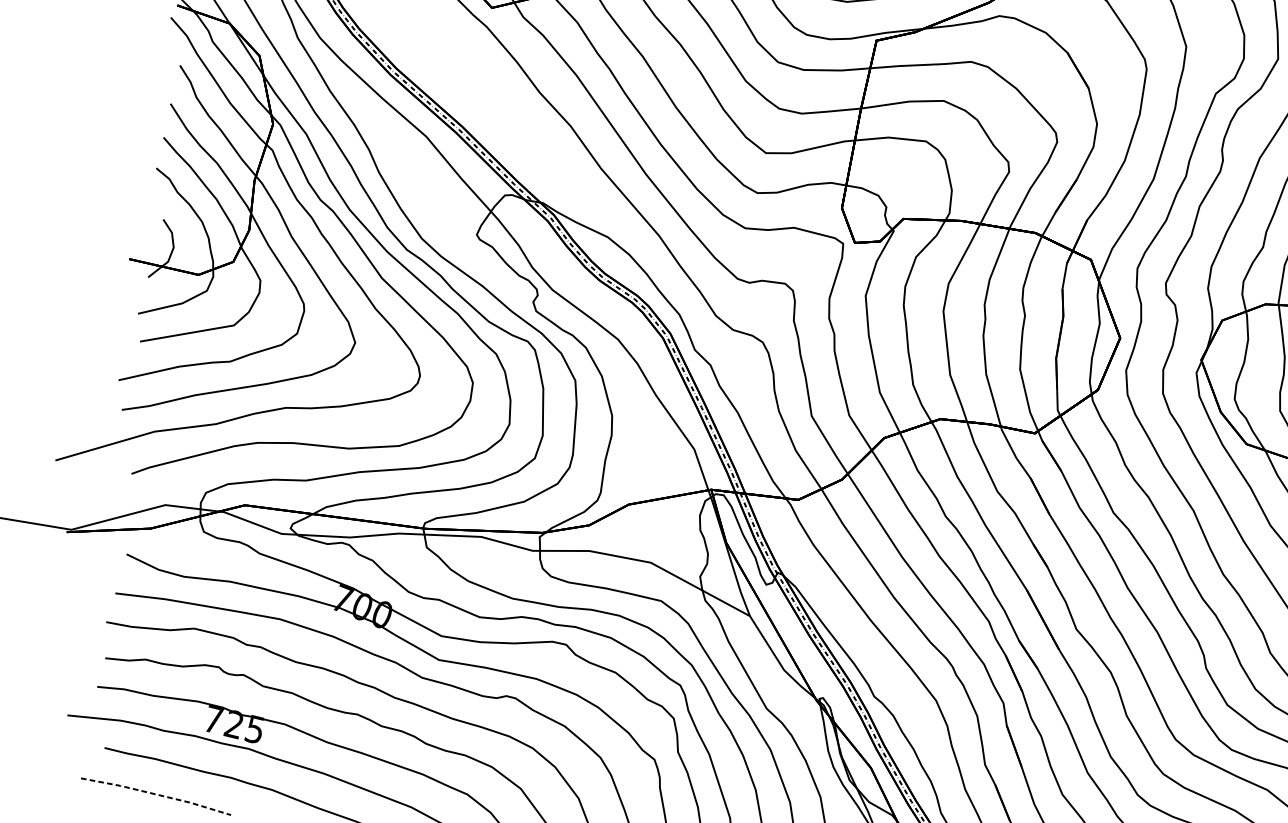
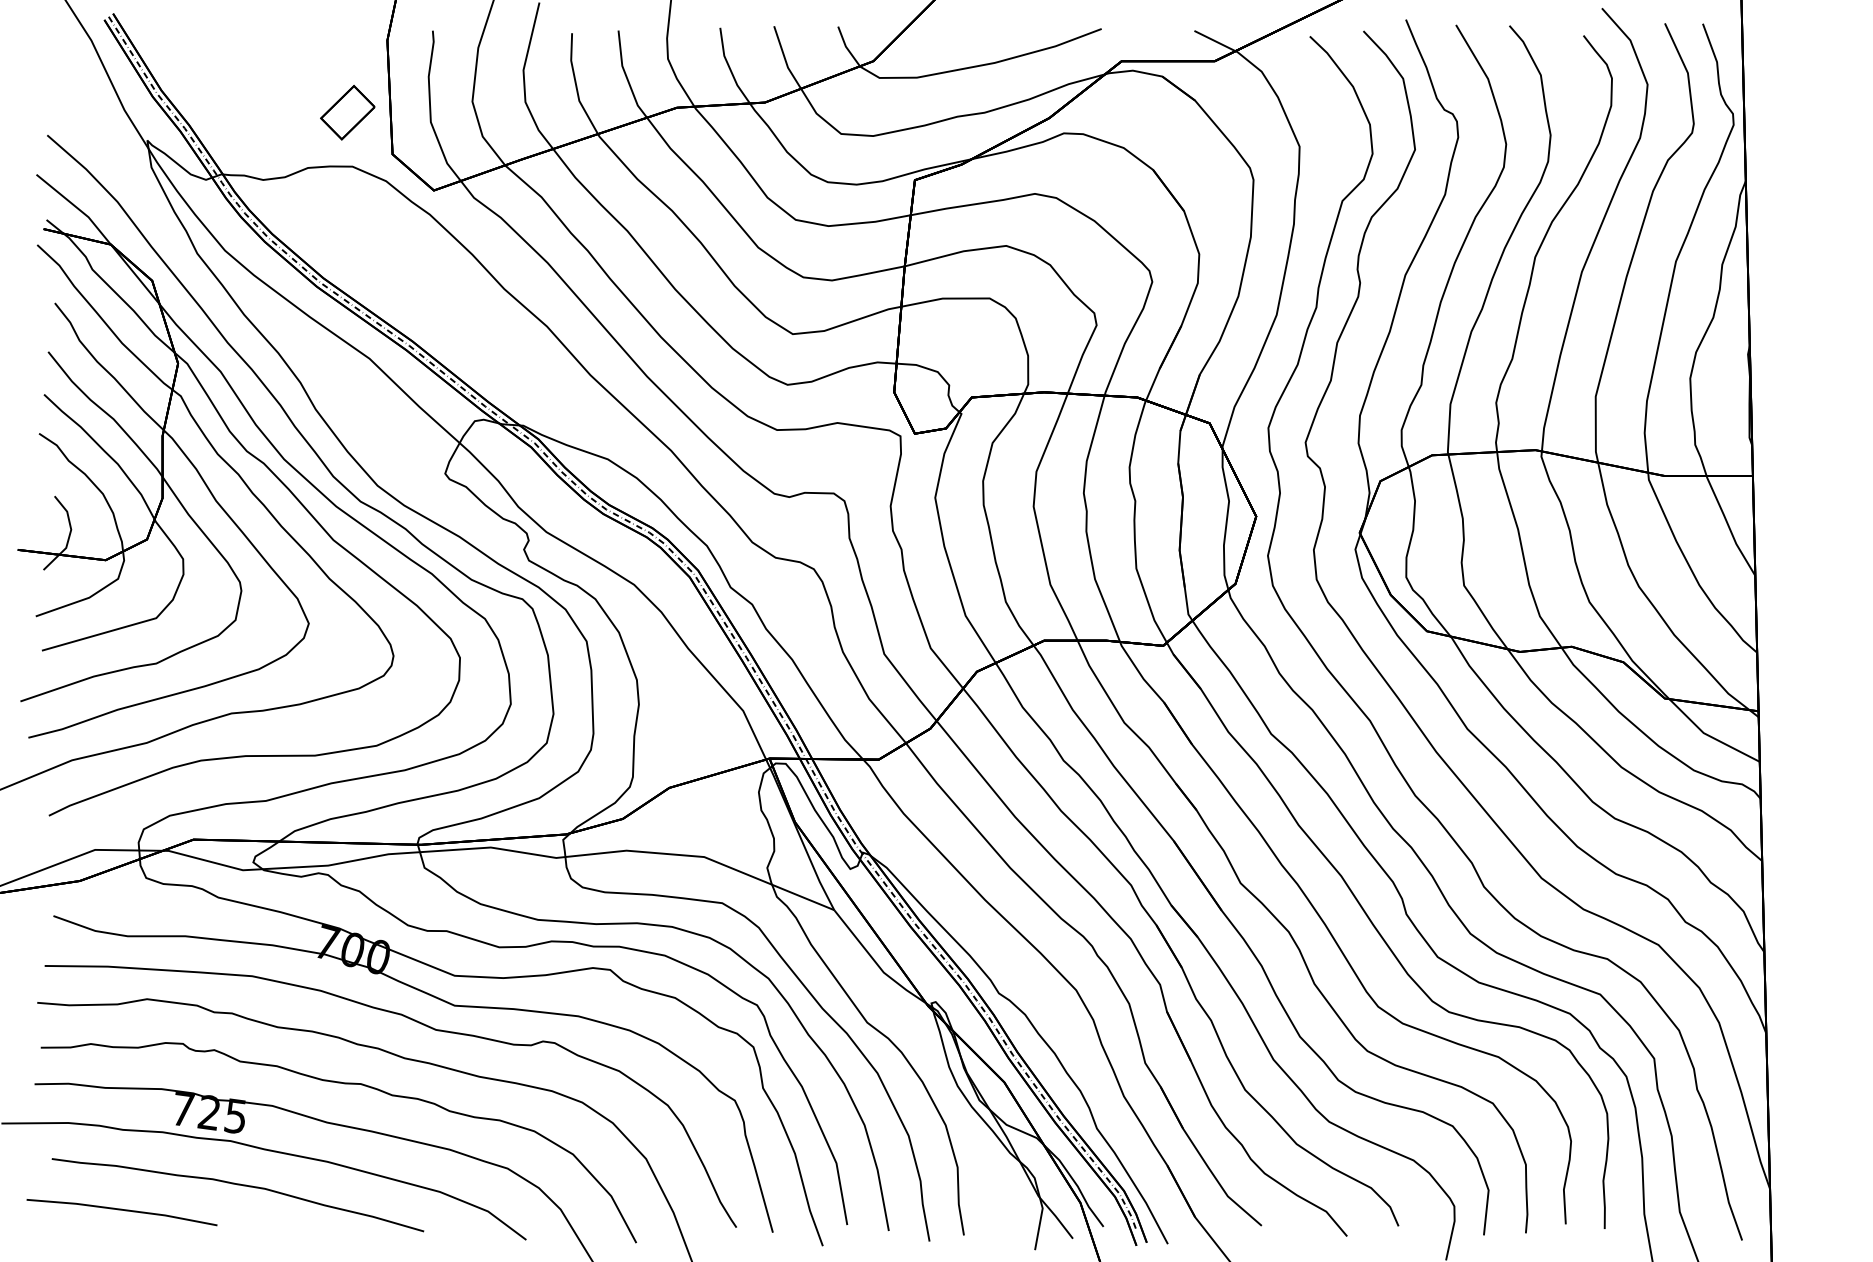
line: (156, 794) -> (122, 1209), dashed -> solid

